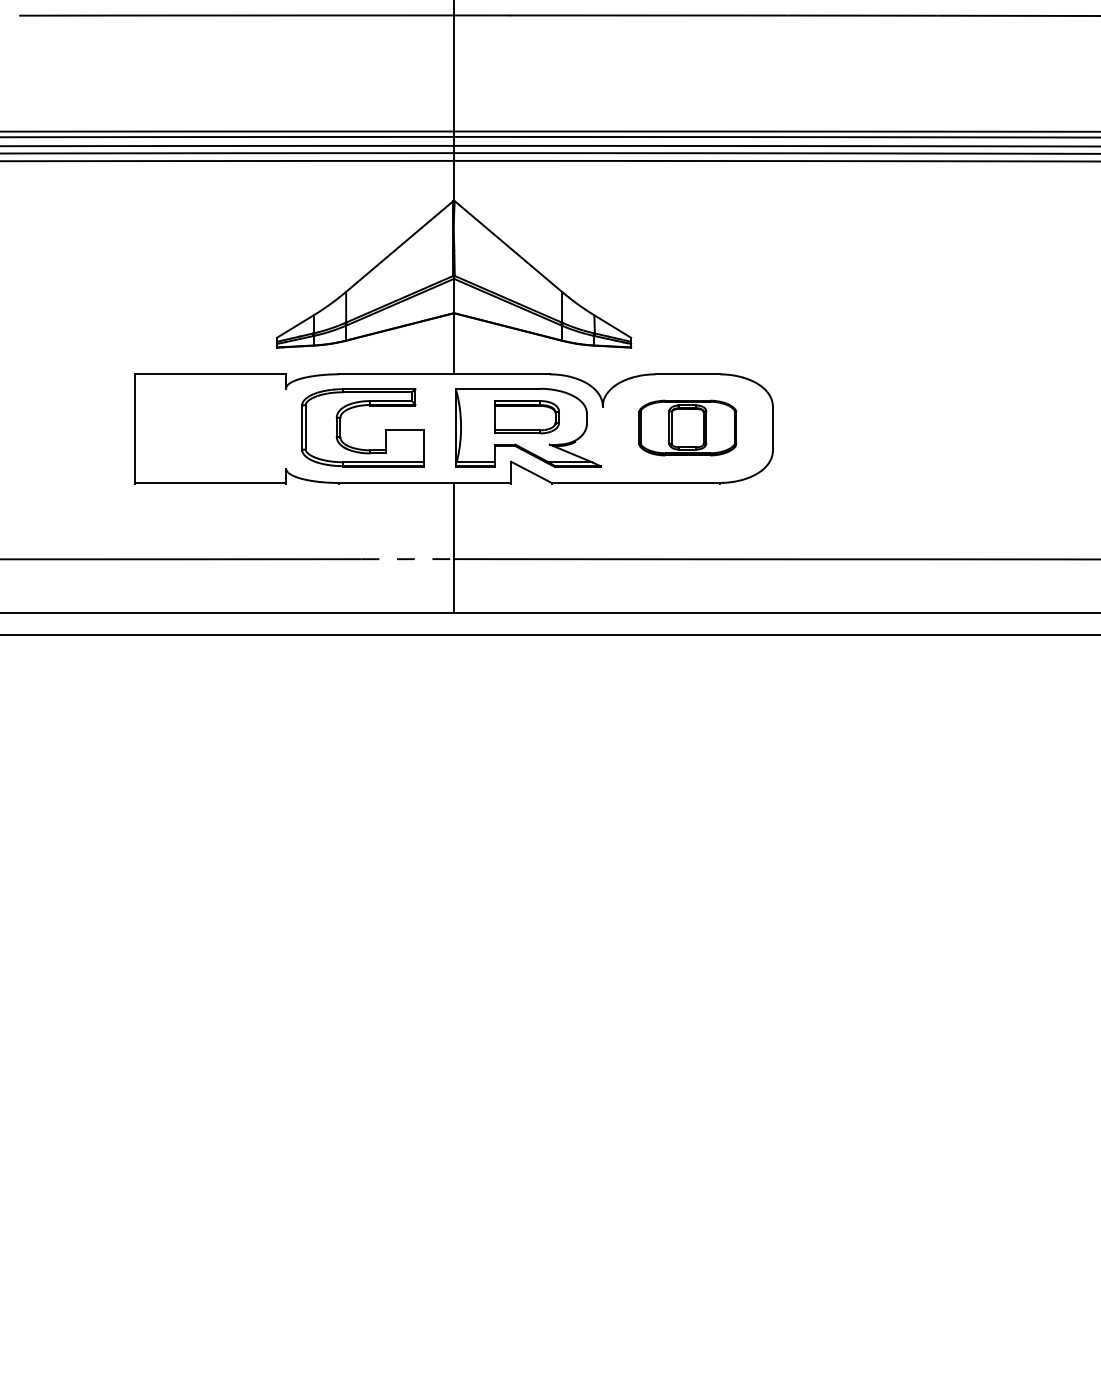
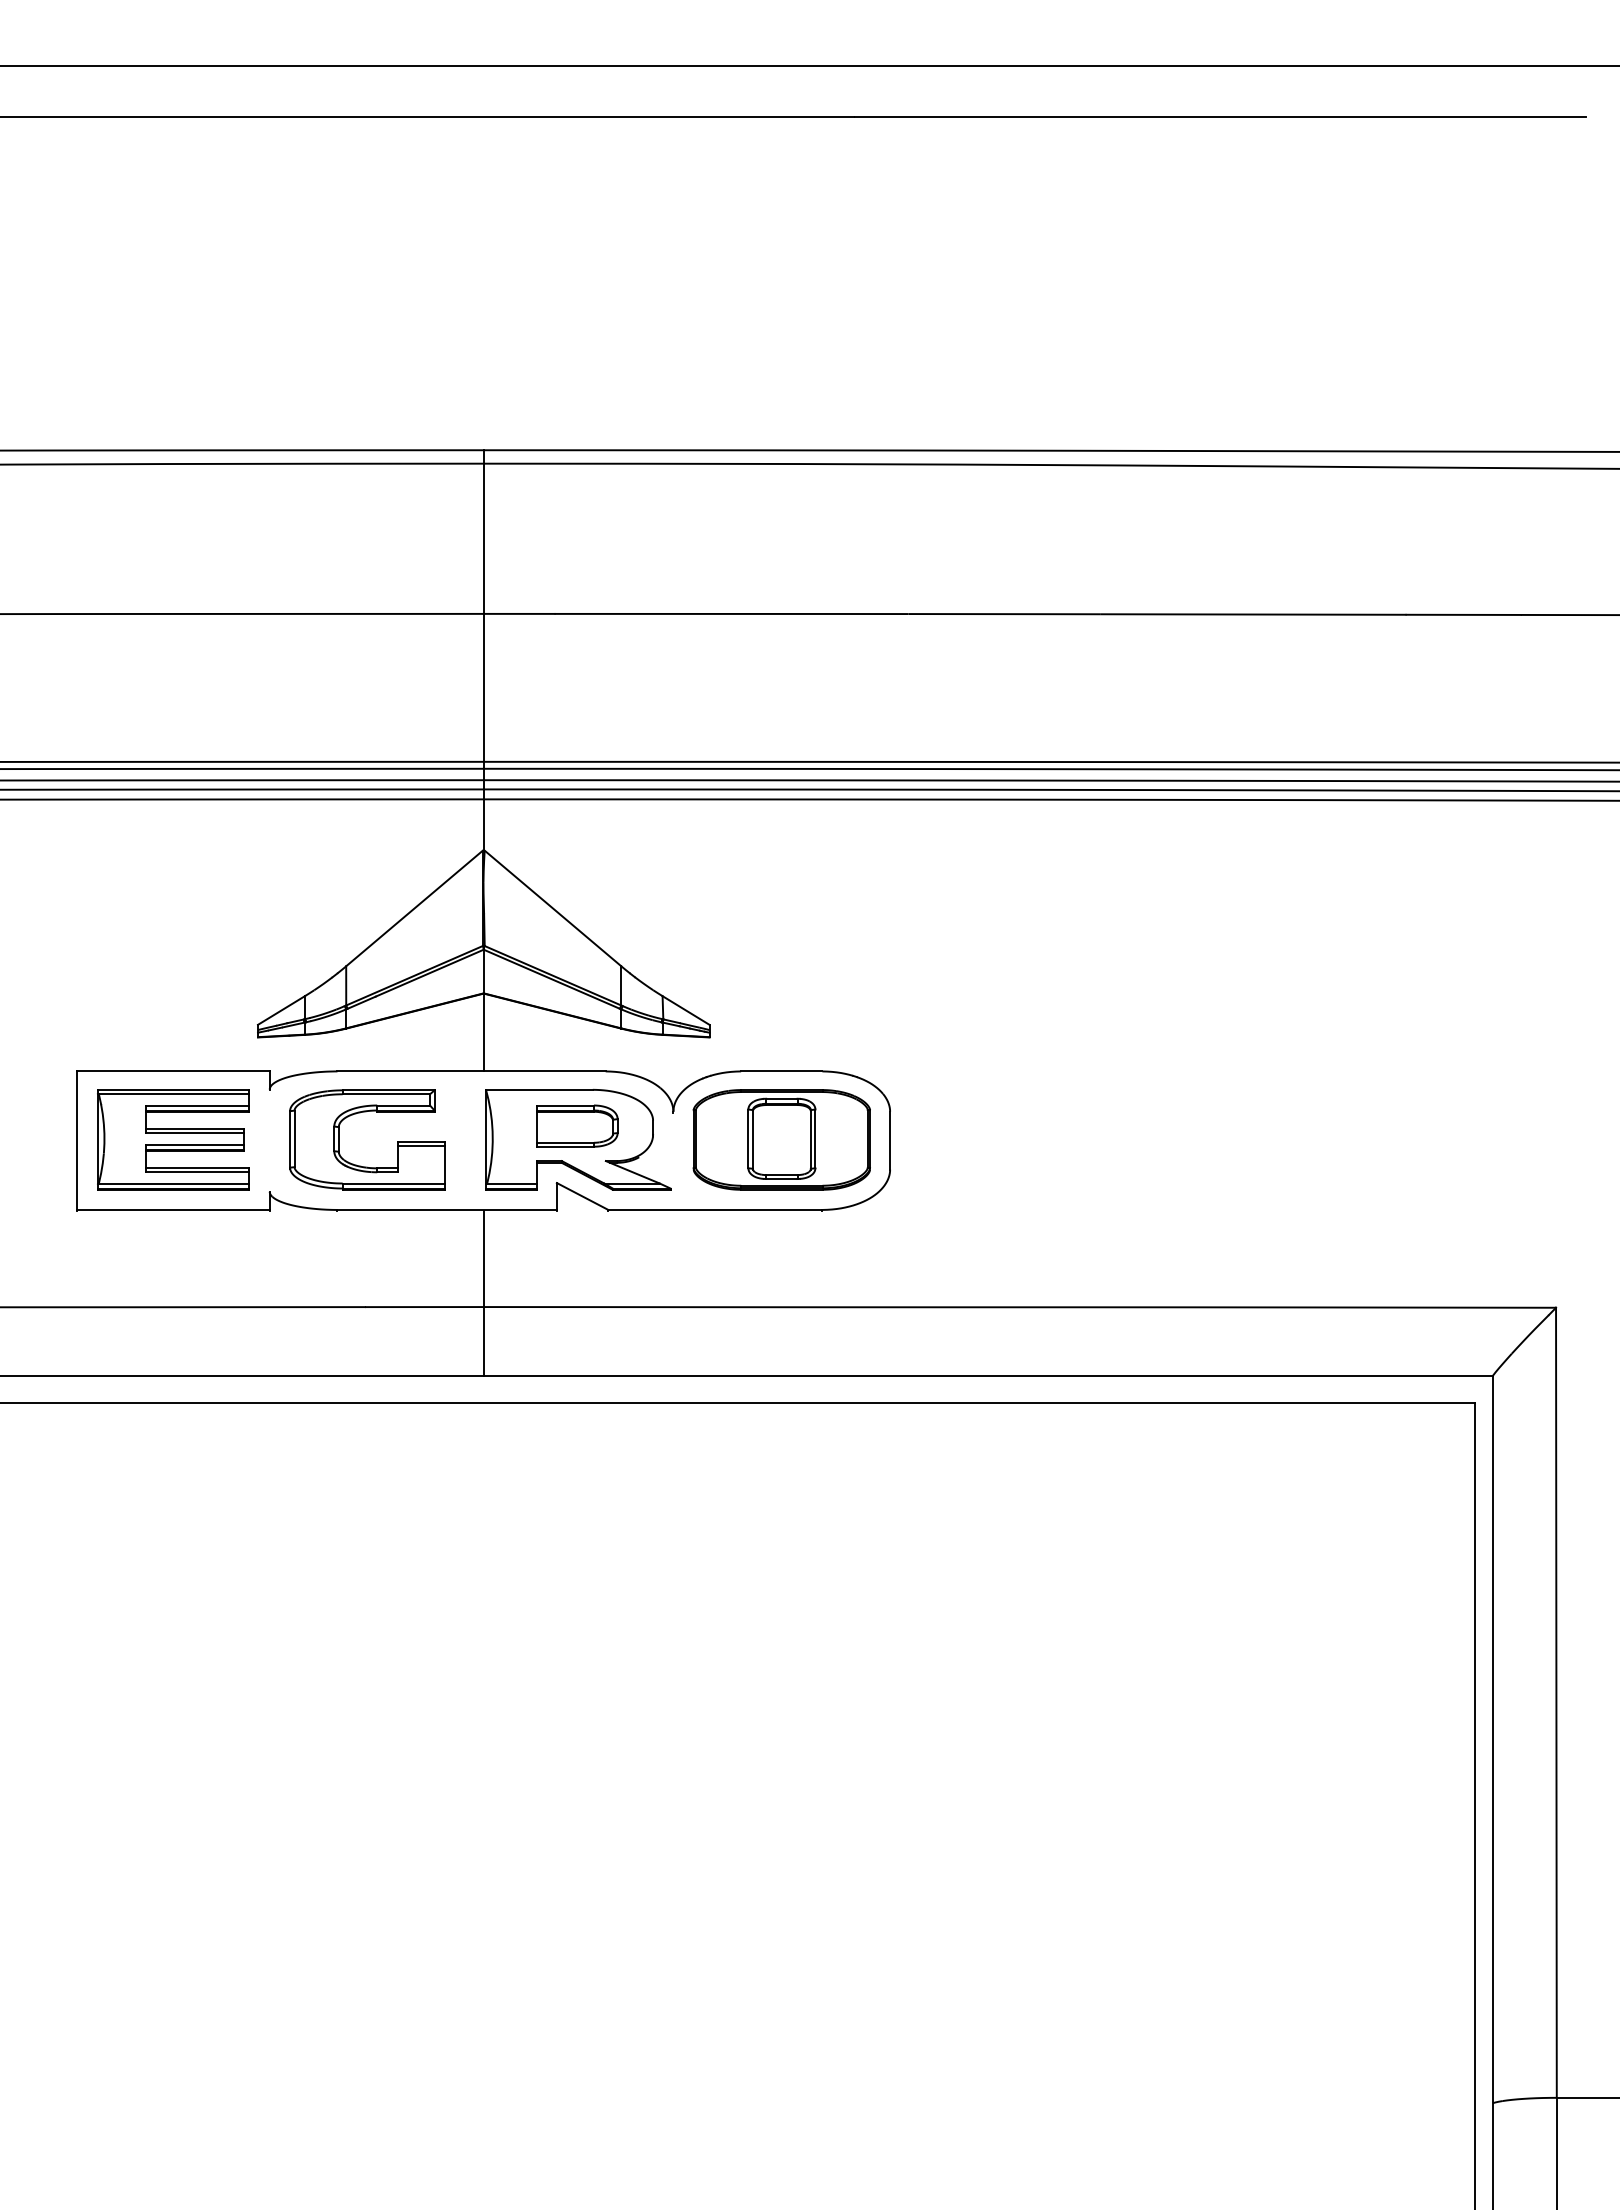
part: (210, 427) -> (173, 1139), added
part: (687, 427) -> (781, 1139), size x1.43
line: (405, 433) -> (421, 1146), added
line: (407, 559) -> (424, 1307), dashed -> solid

